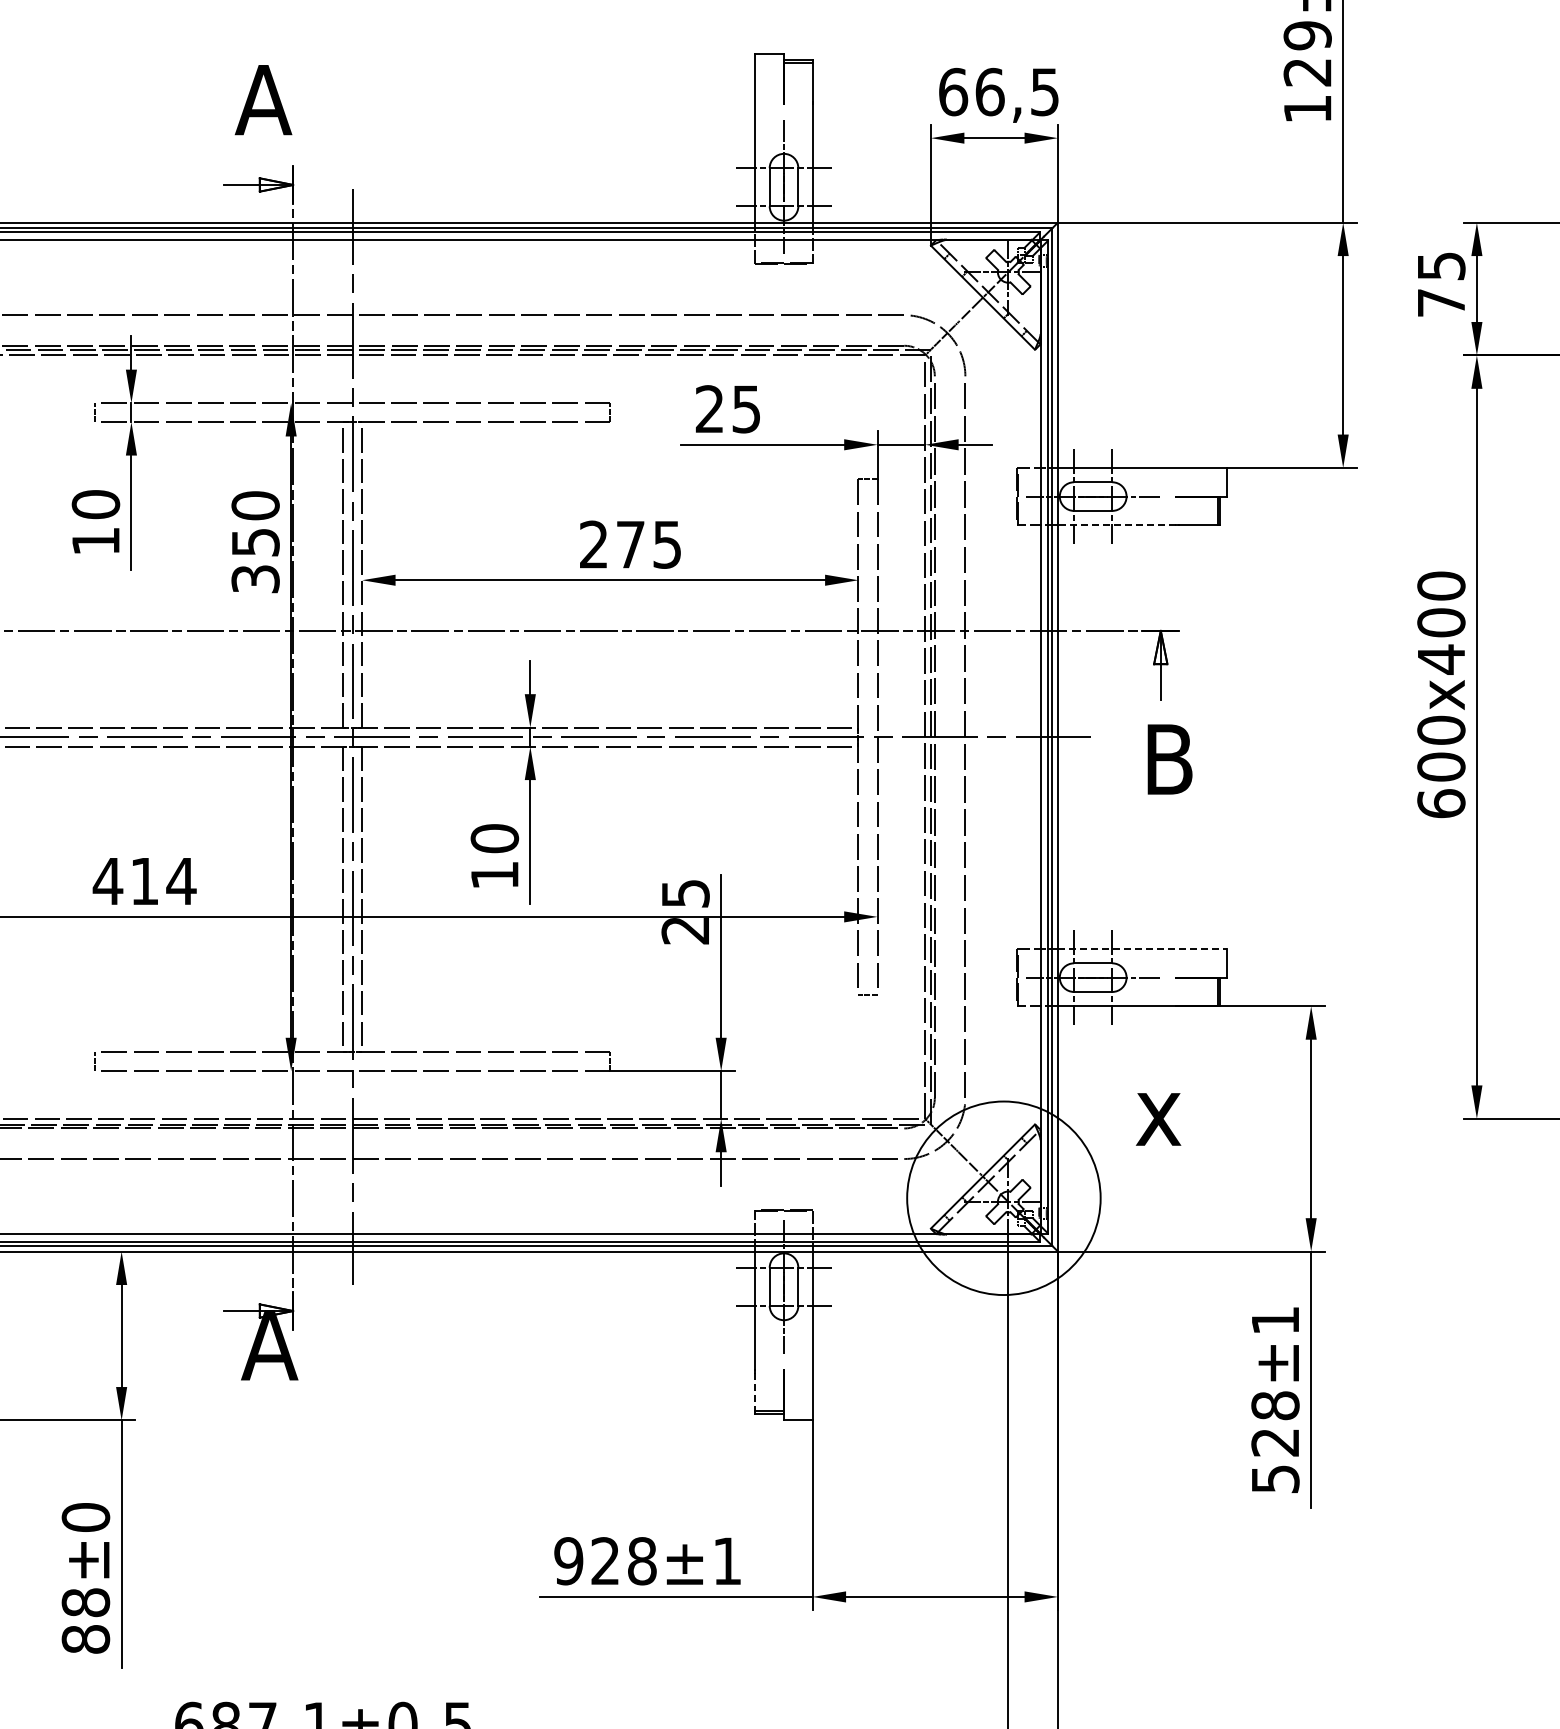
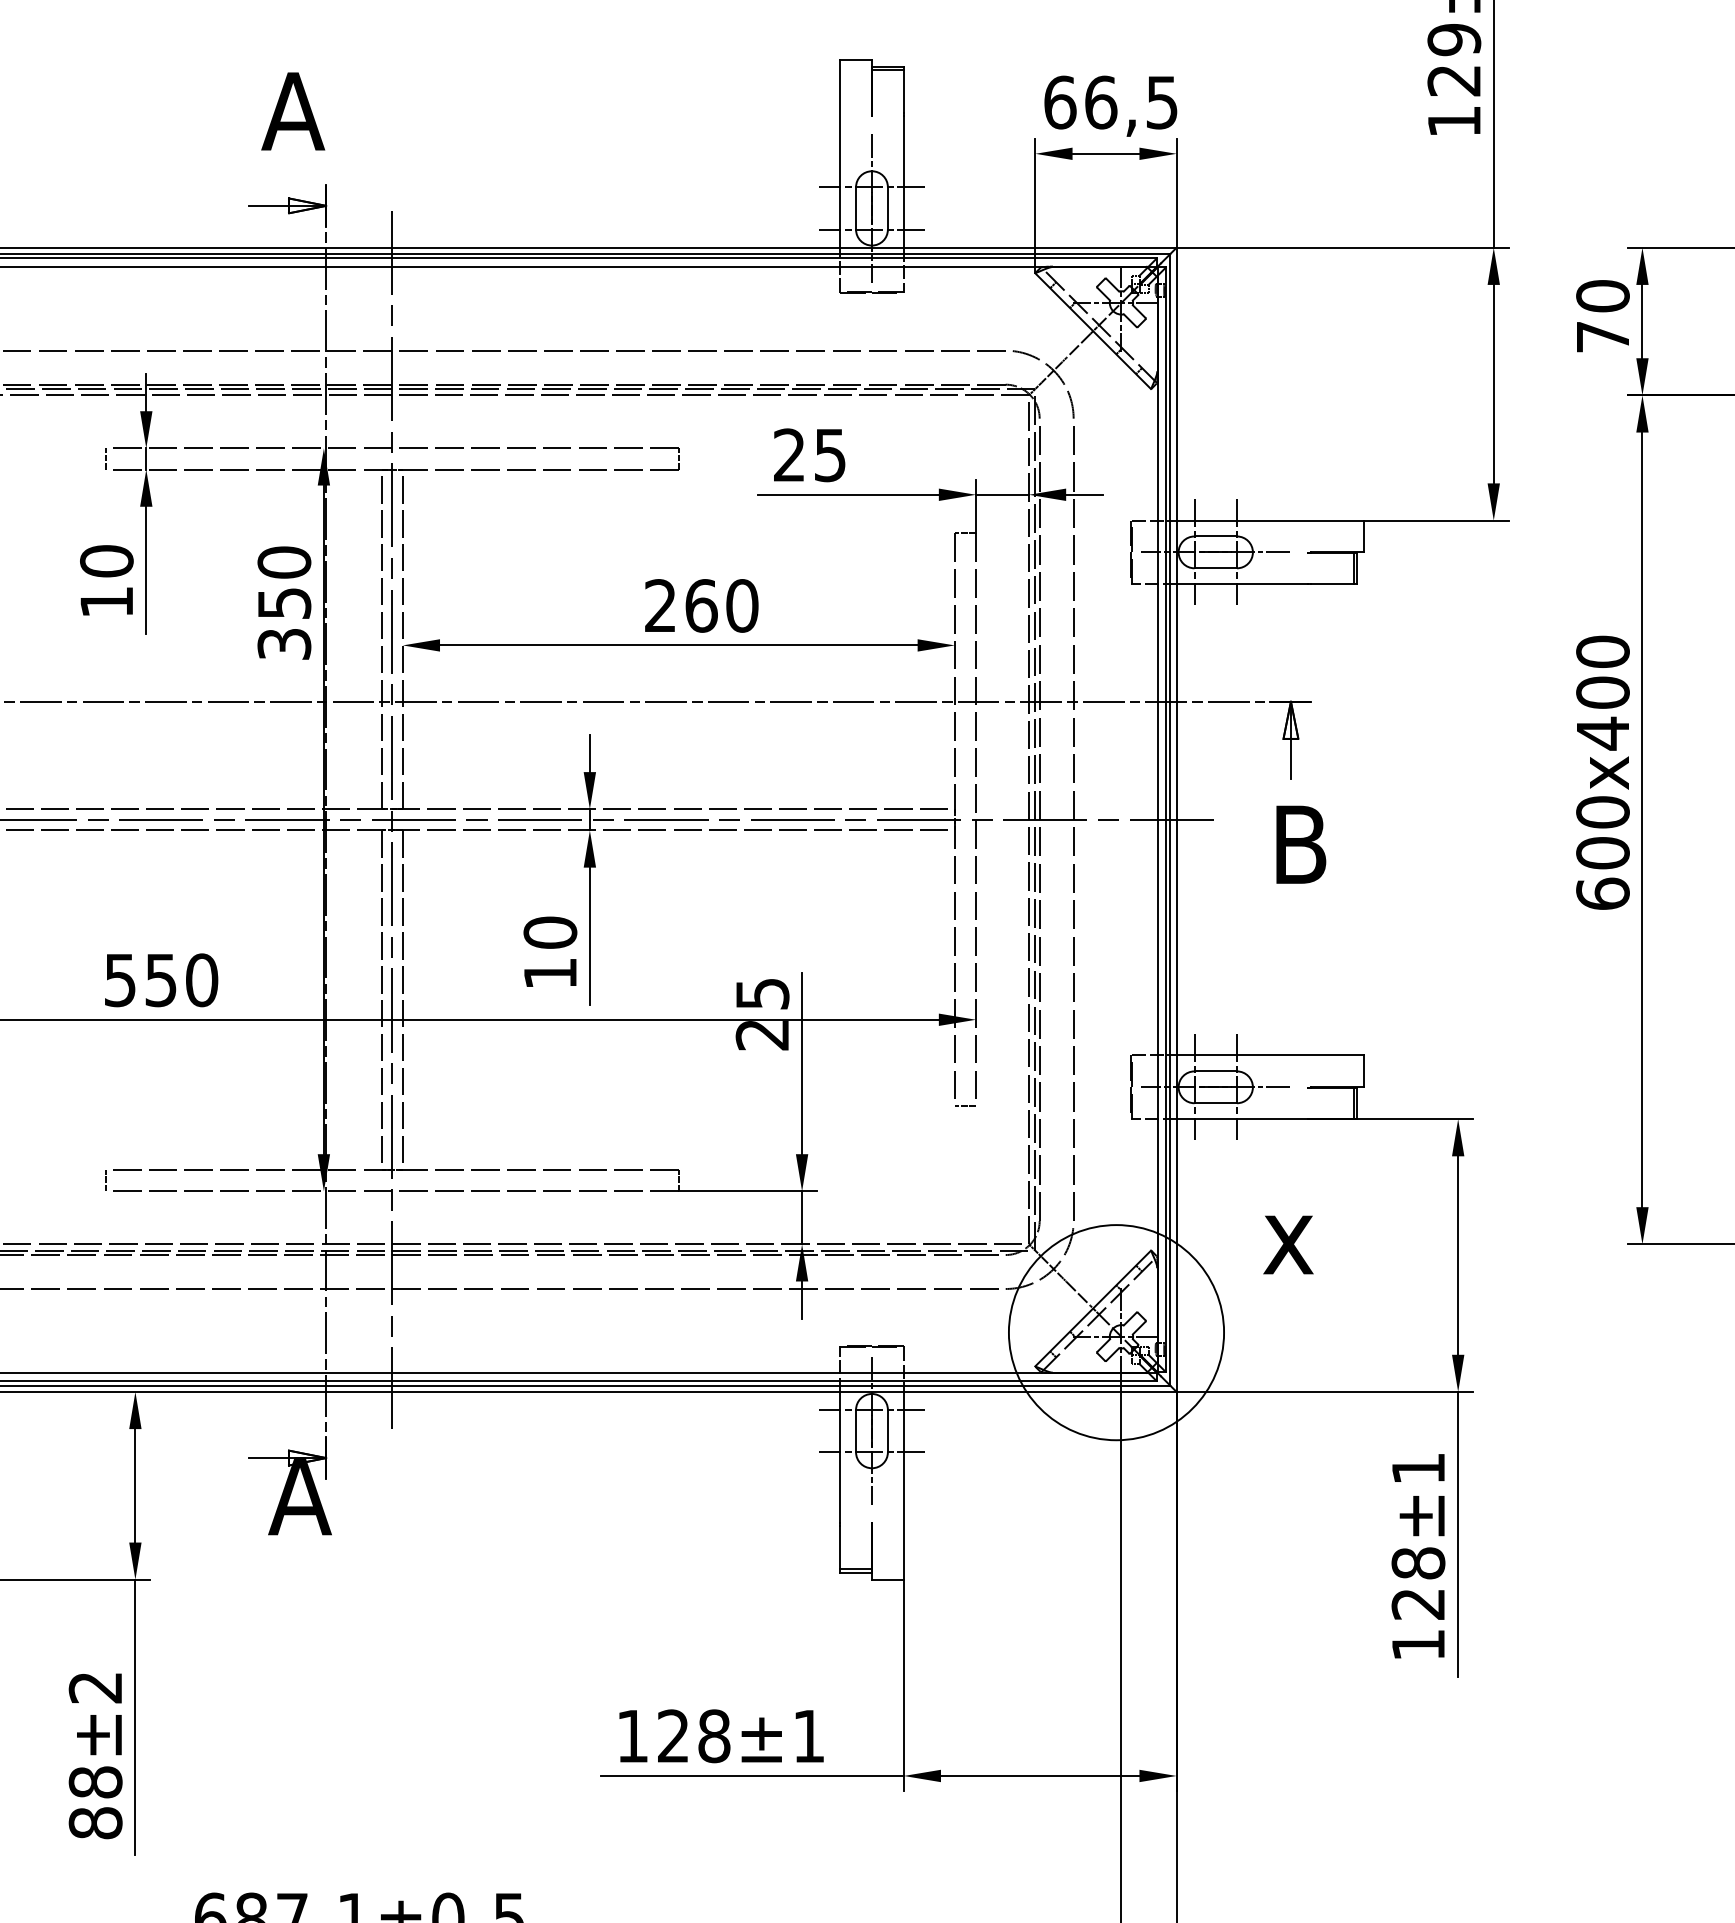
text: (1441, 265) -> (1603, 295), 75 -> 70
line: (1116, 525) -> (1241, 584), dashed -> solid
text: (648, 544) -> (721, 605), 275 -> 260
text: (144, 881) -> (160, 980), 414 -> 550
line: (1142, 949) -> (1270, 1056), dashed -> solid
line: (755, 1392) -> (840, 1548), dashed -> solid
text: (1275, 1479) -> (1418, 1645), 528 -> 128
text: (85, 1517) -> (95, 1687), ±0 -> ±2
text: (568, 1561) -> (632, 1736), 928 -> 128

